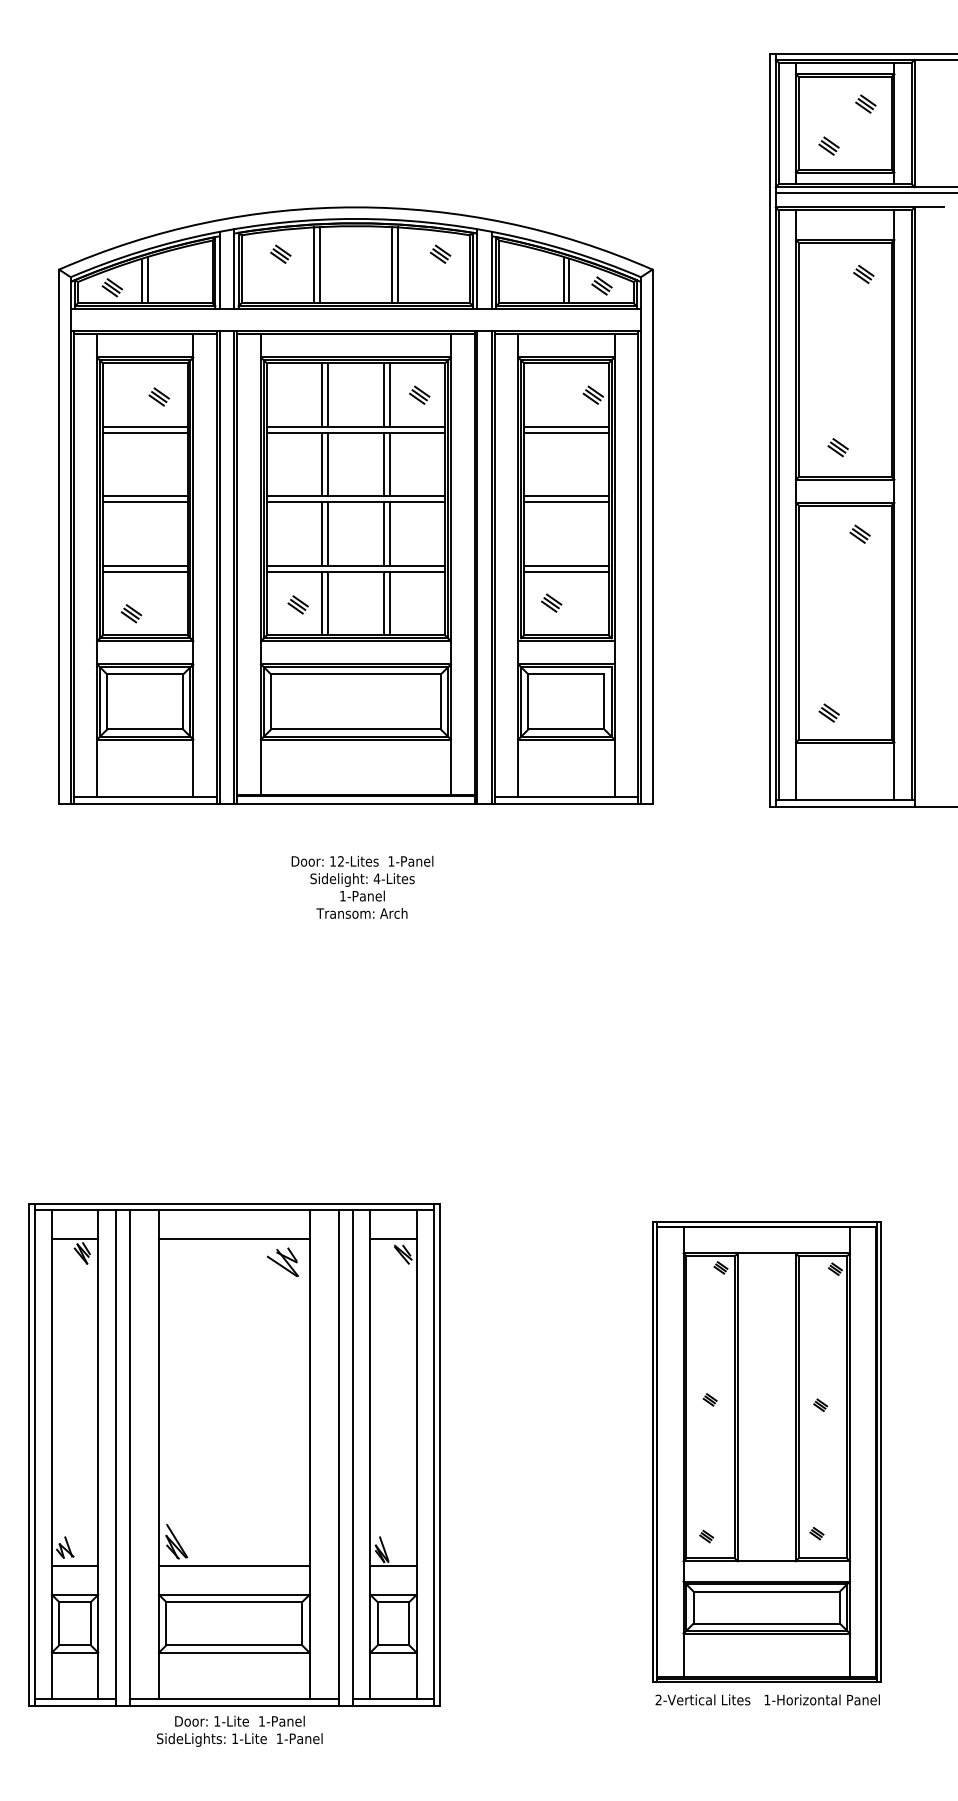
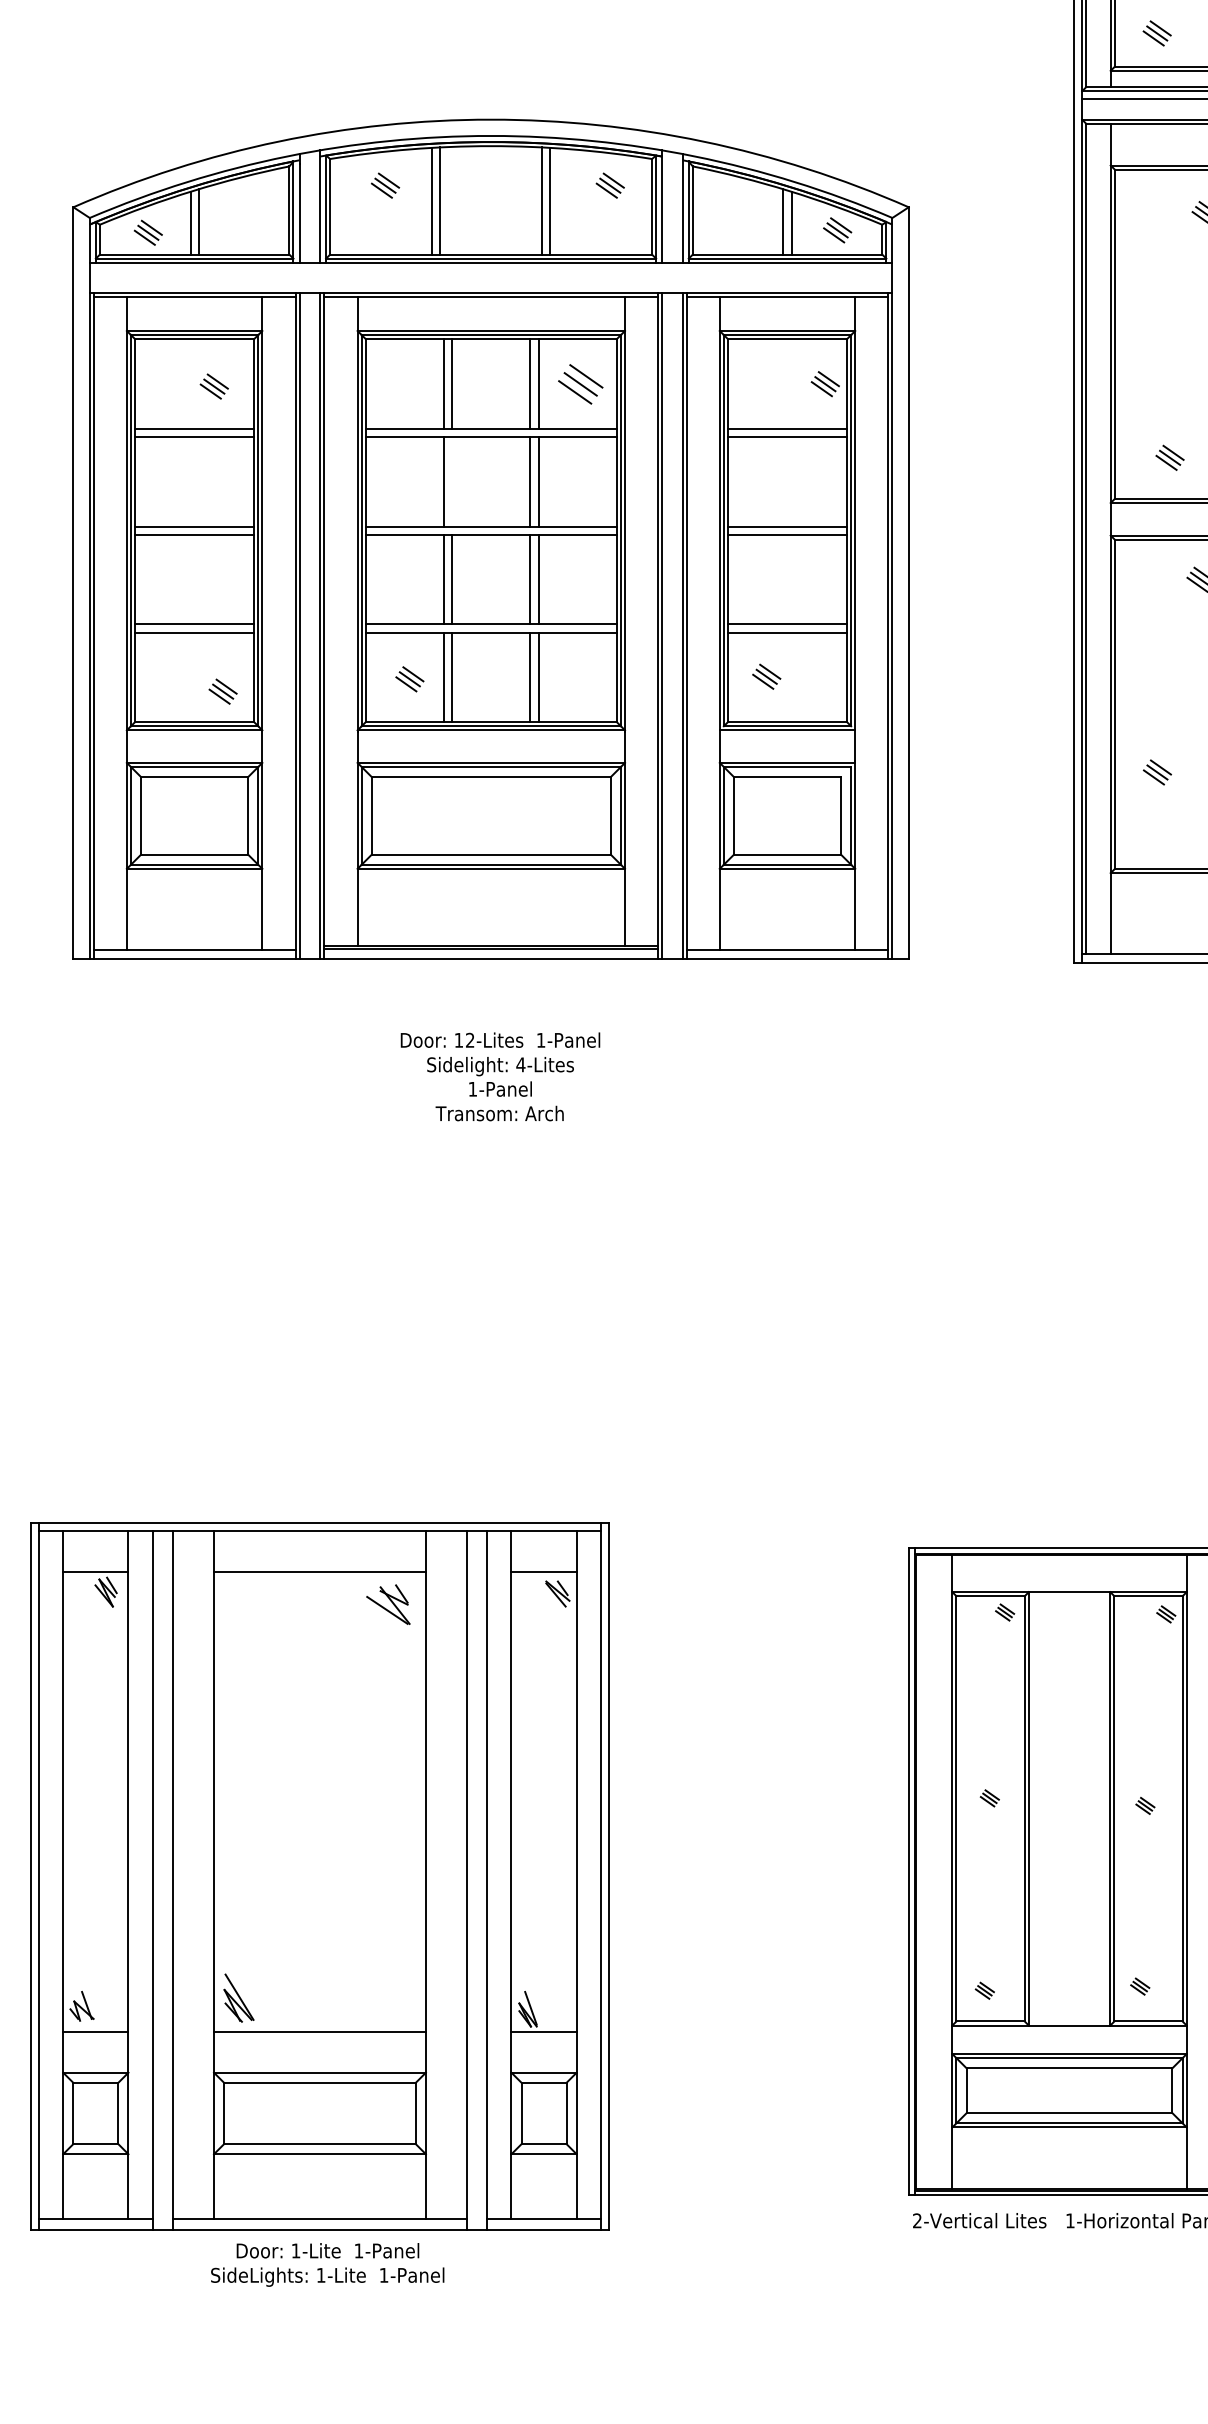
part: (419, 394) -> (580, 383), size x1.6
line: (328, 464) -> (452, 481), removed
part: (130, 613) -> (221, 691), moved
part: (828, 712) -> (1156, 771), moved

